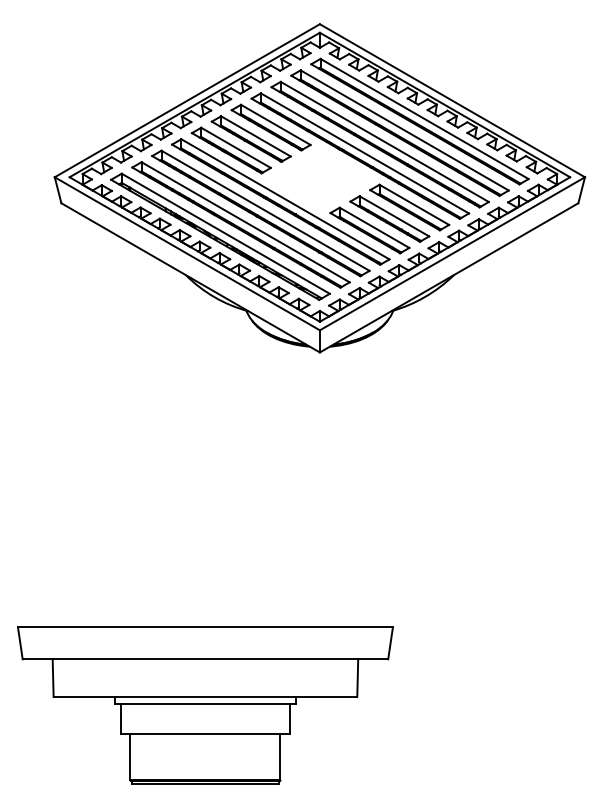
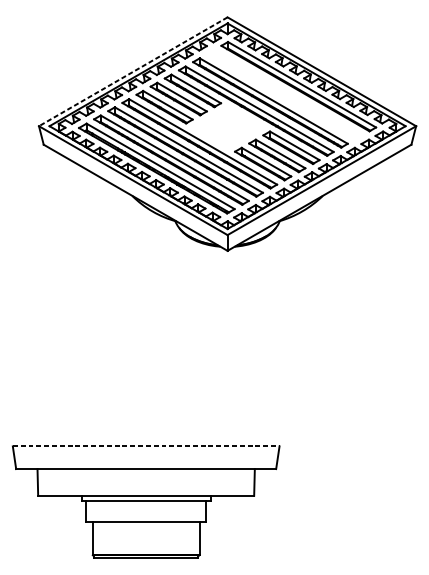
line: (186, 101) -> (132, 72), solid -> dashed
part: (399, 132) -> (284, 94), removed
line: (205, 627) -> (146, 446), solid -> dashed

